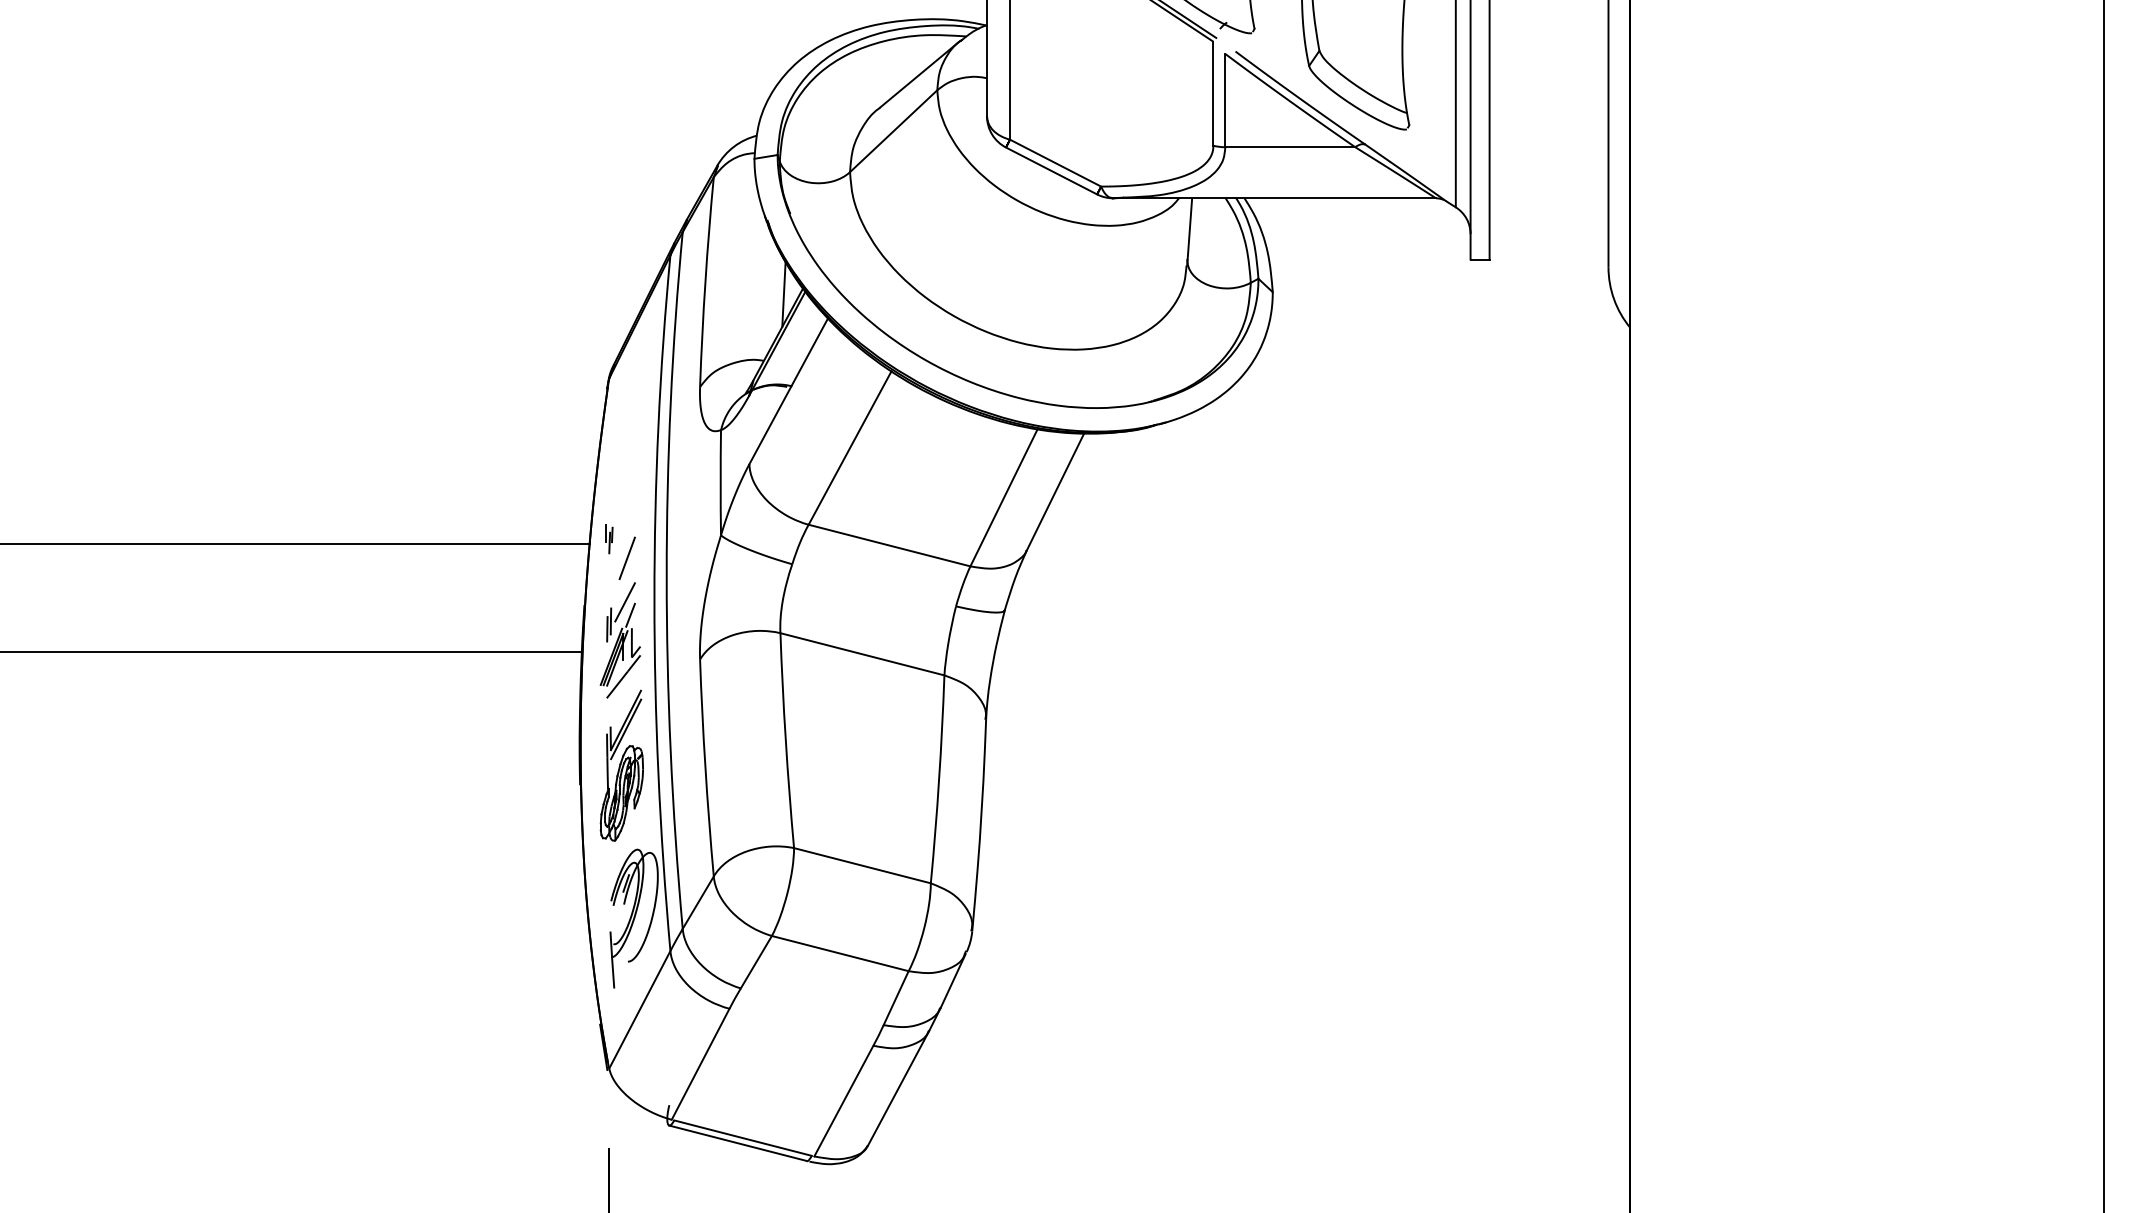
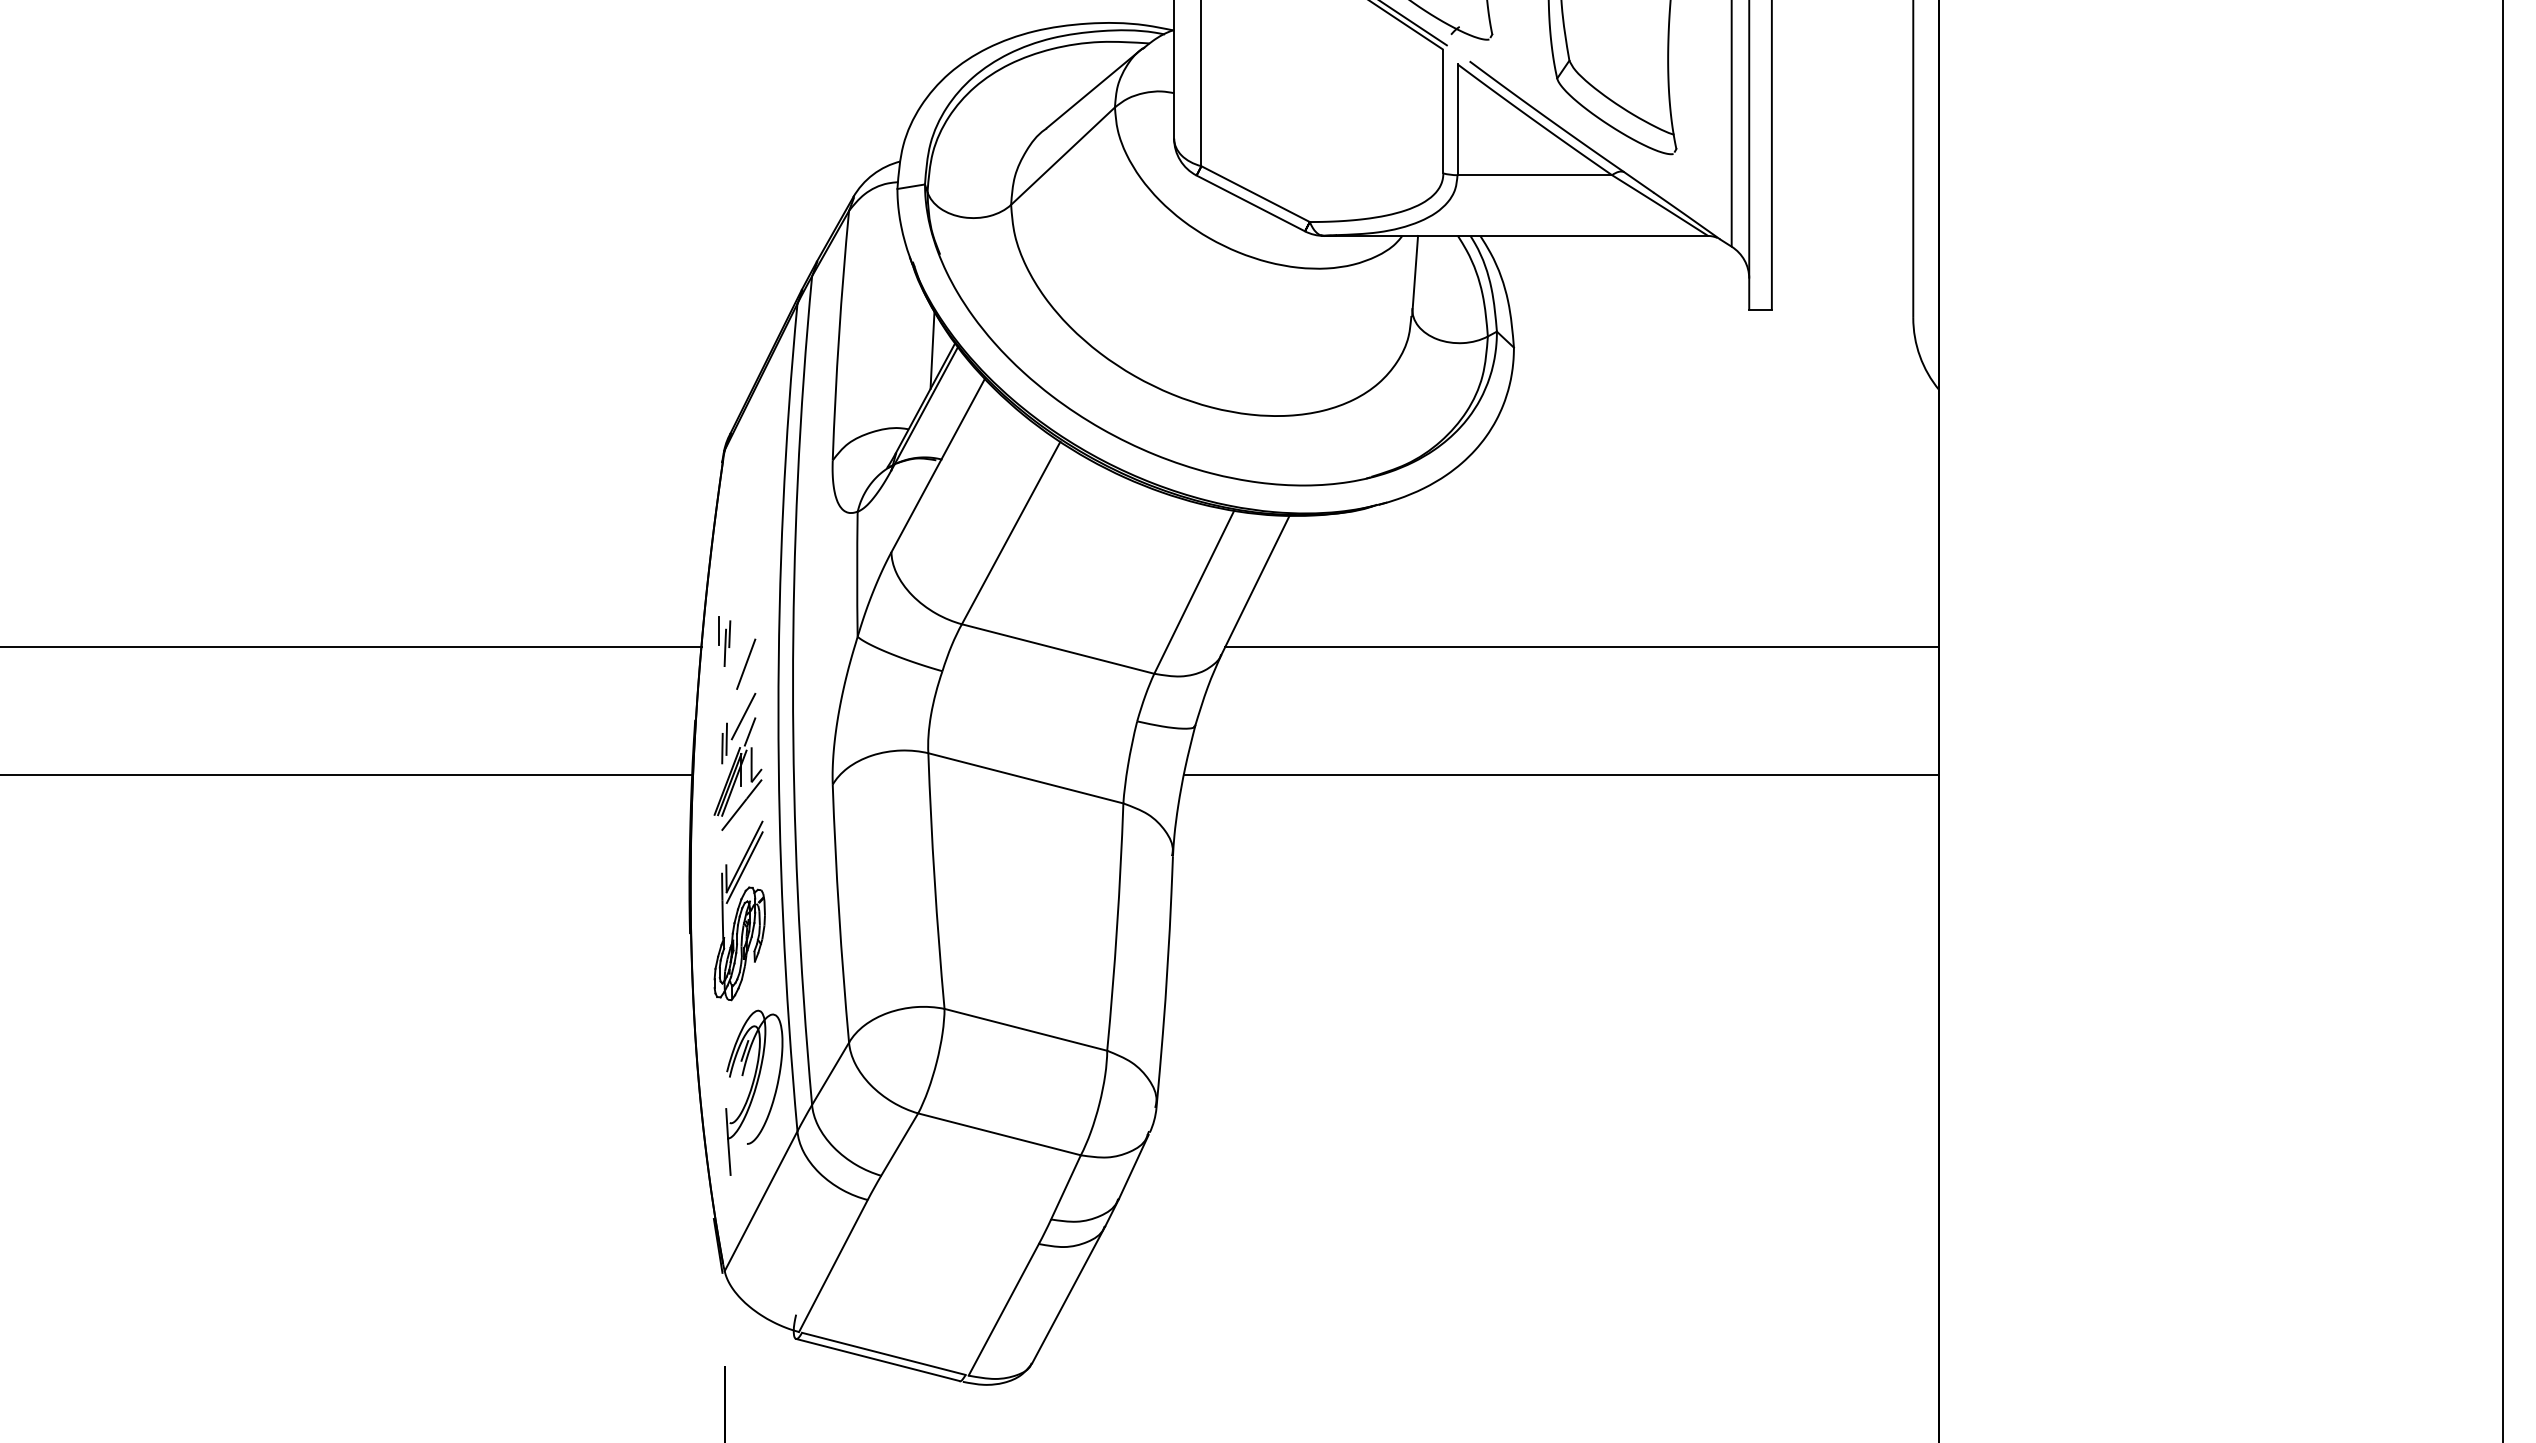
part: (609, 539) -> (724, 641), size x1.43
line: (1330, 544) -> (1582, 647), added
line: (1312, 651) -> (1561, 775), added

